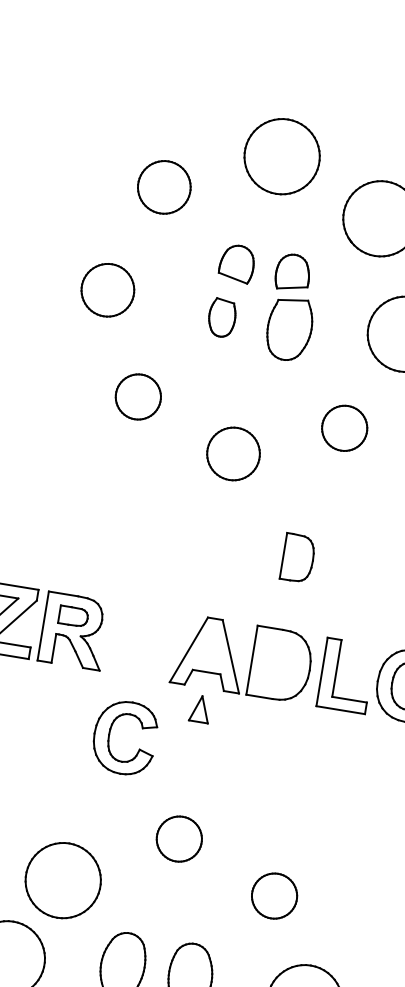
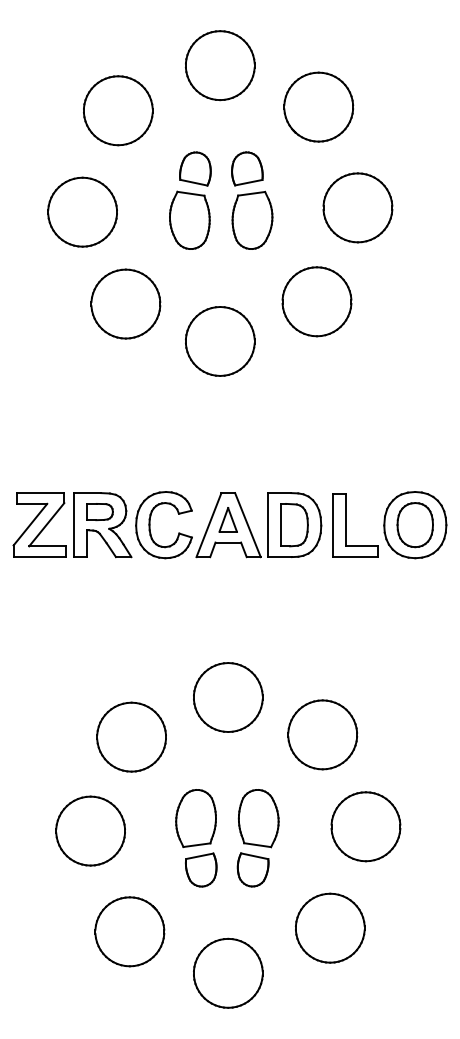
part: (164, 187) -> (118, 110), size x1.43
part: (107, 289) -> (82, 211), size x1.43
part: (221, 317) -> (189, 219), size x1.67
part: (138, 396) -> (125, 303), size x1.67
part: (344, 427) -> (316, 301), size x1.67
part: (233, 454) -> (220, 341), size x1.43
part: (298, 558) -> (294, 525), moved
part: (199, 708) -> (227, 519), moved
part: (110, 735) -> (150, 525), moved
part: (179, 839) -> (228, 697), size x1.67
part: (63, 879) -> (131, 736), moved
part: (274, 895) -> (322, 734), size x1.67

